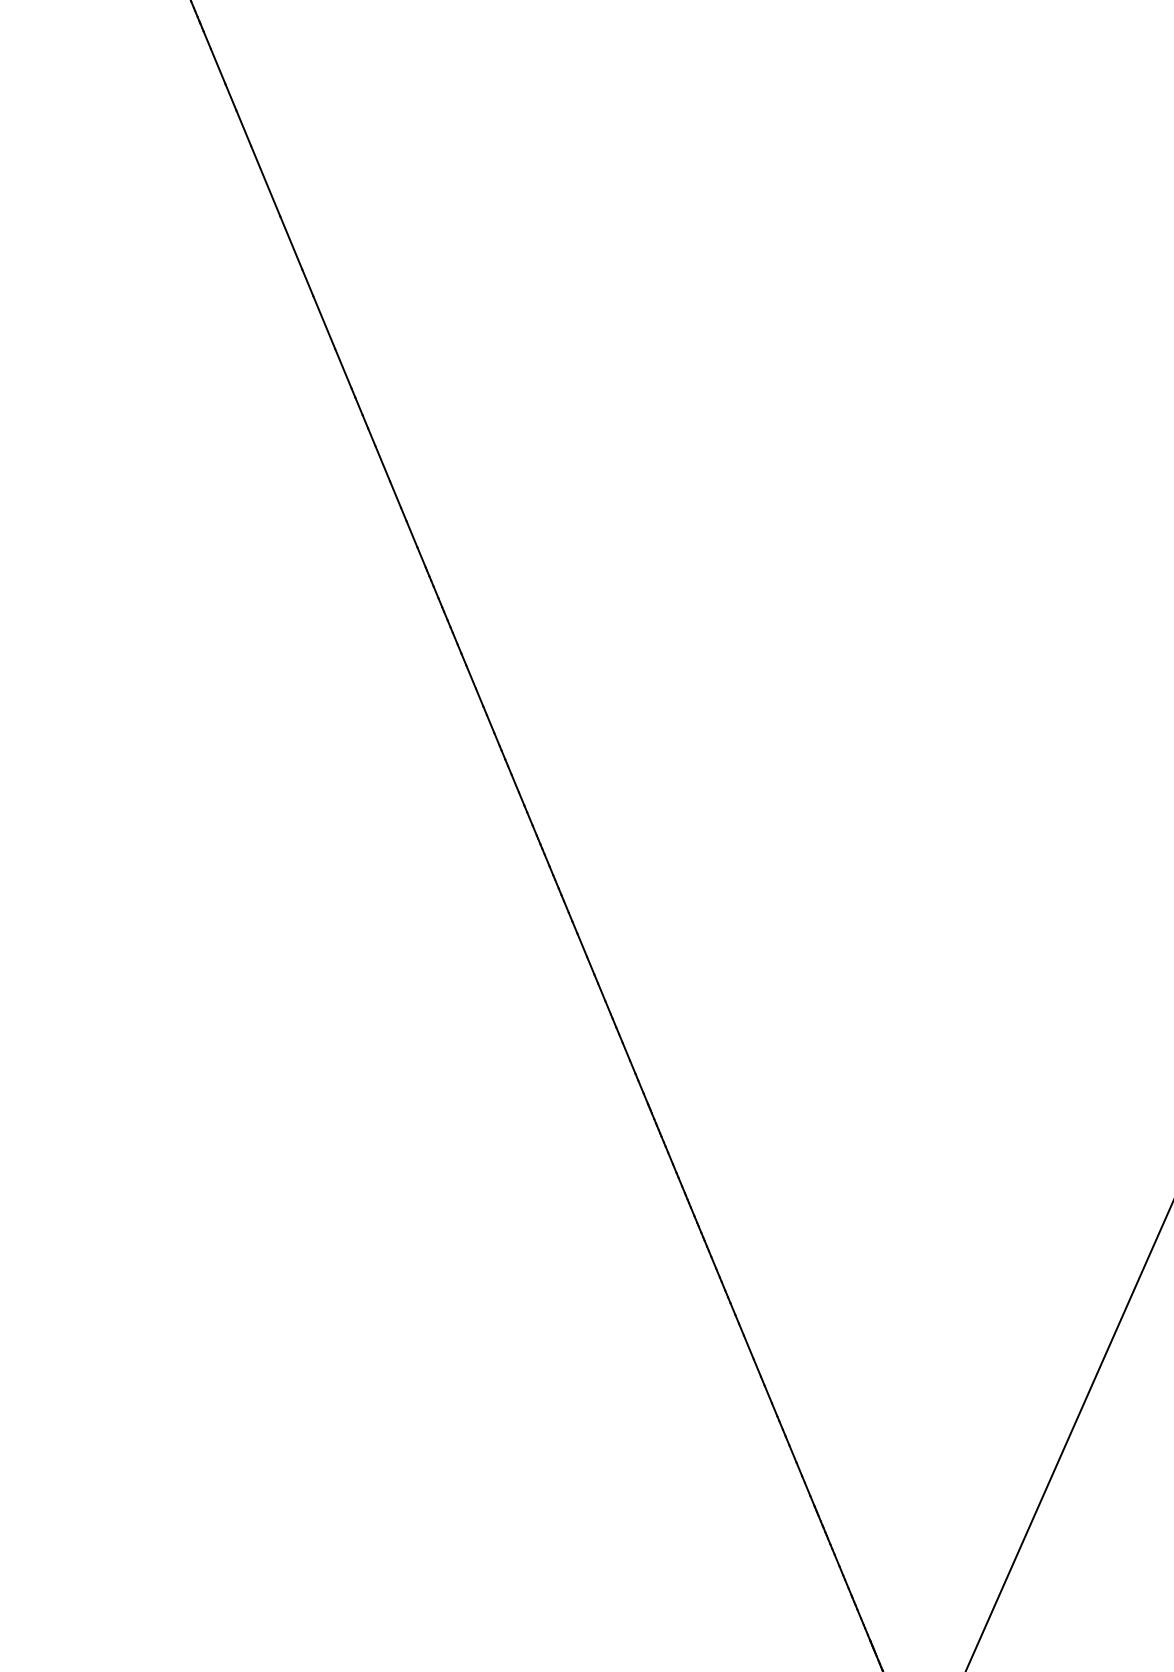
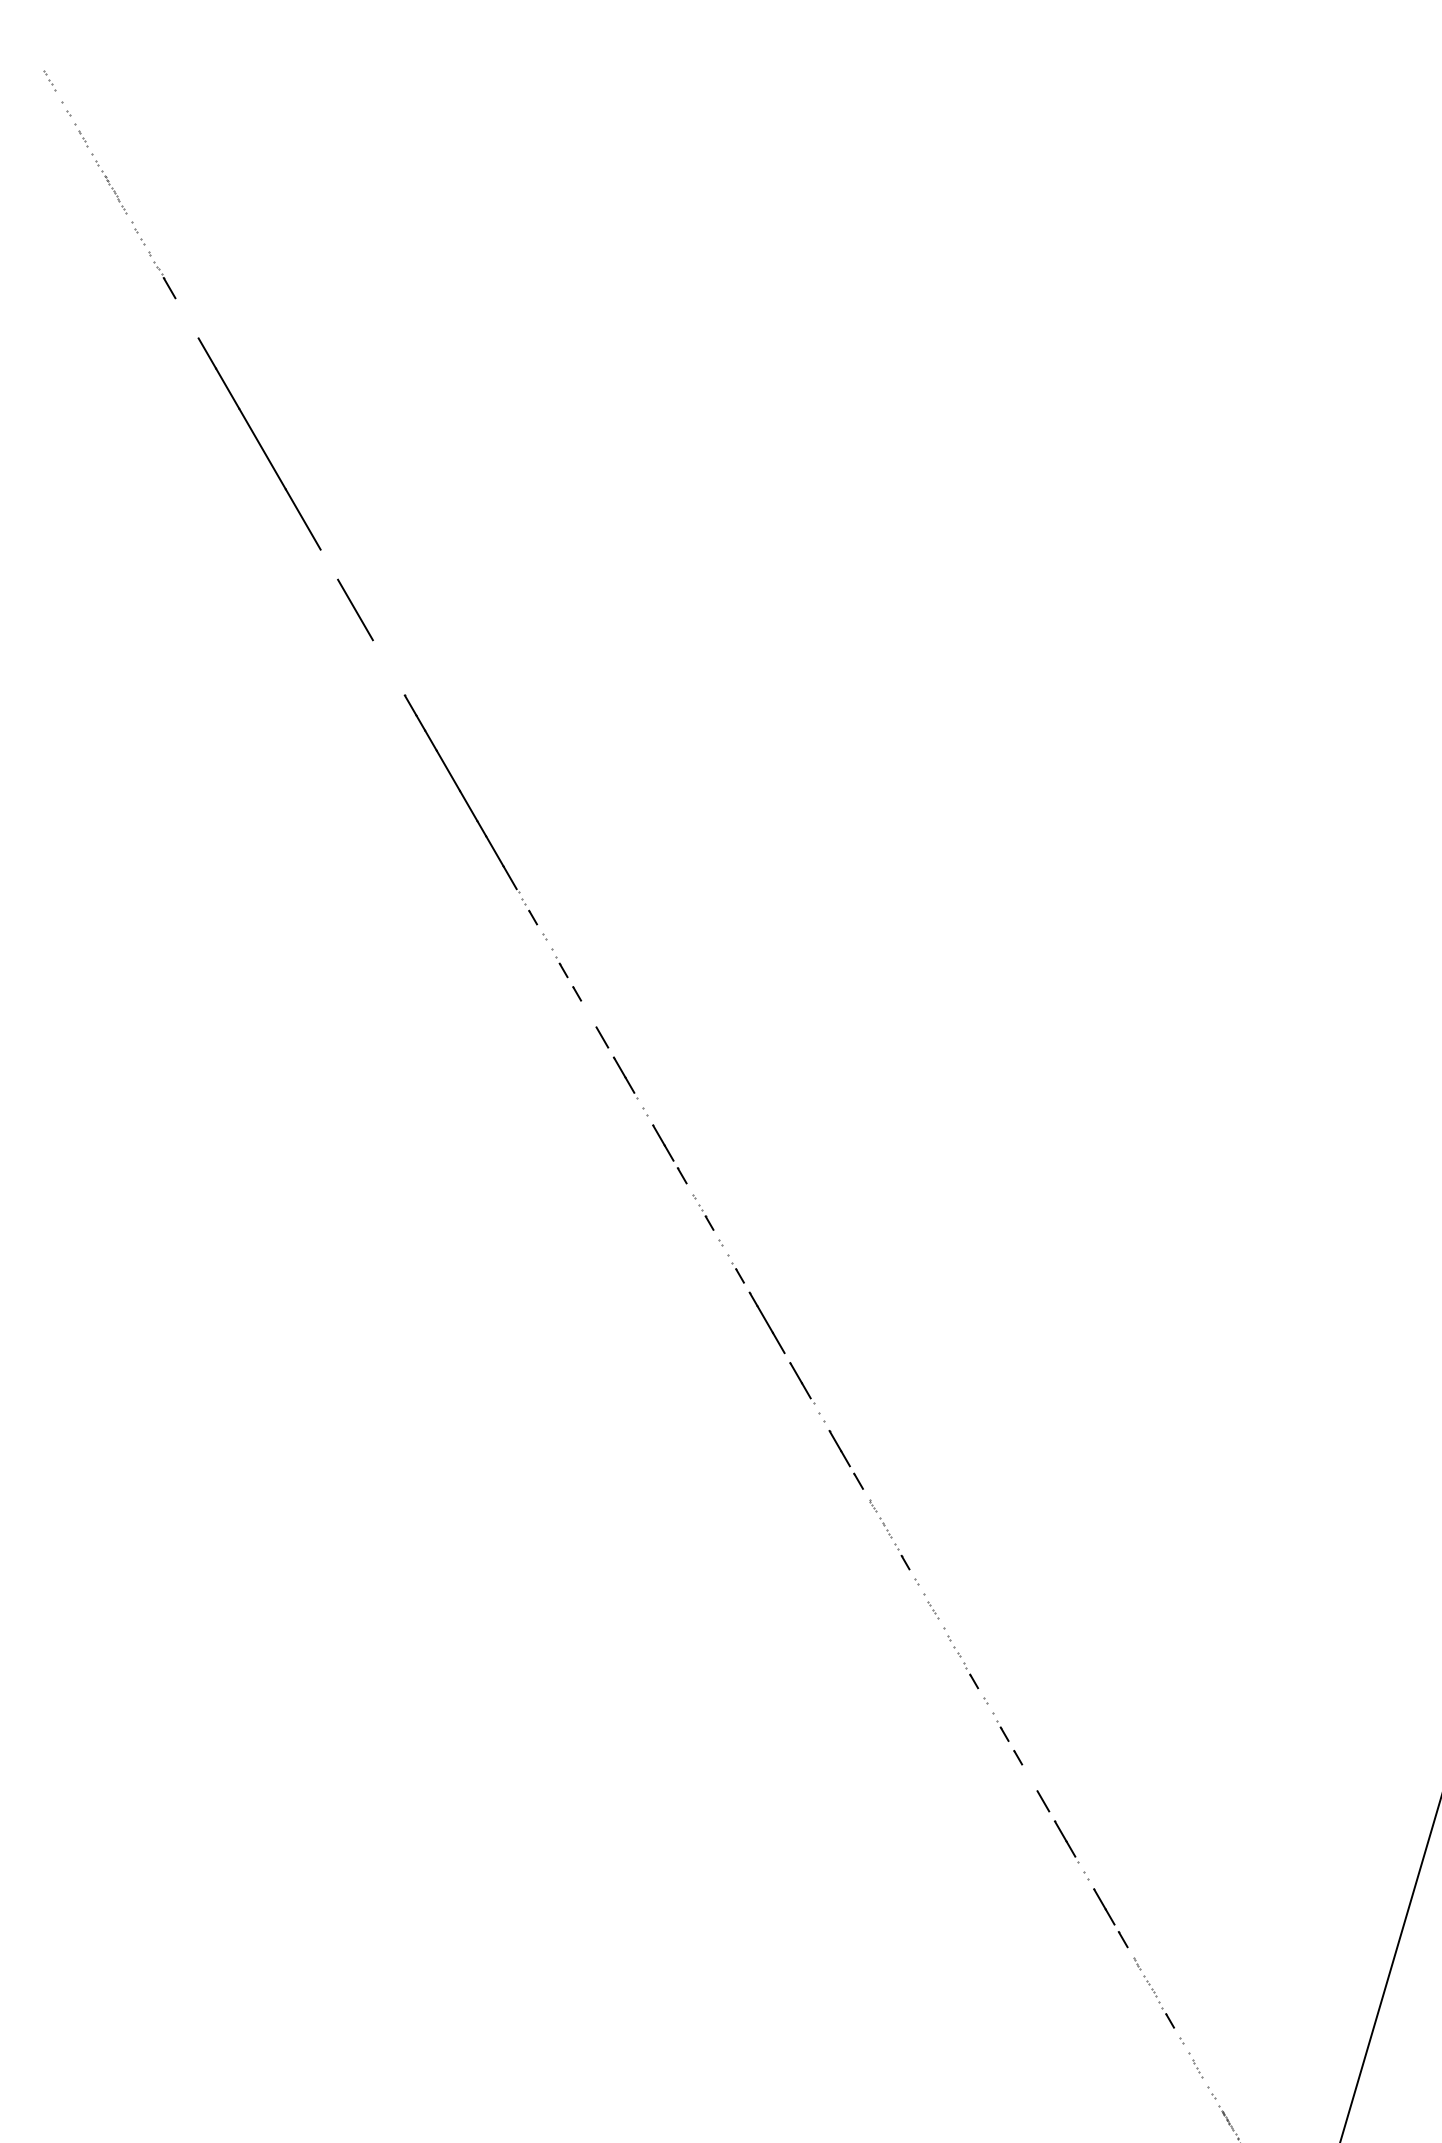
line: (217, 66) -> (186, 318), removed
line: (307, 282) -> (329, 564), removed
line: (343, 368) -> (385, 662), removed
line: (470, 676) -> (588, 1013), removed
line: (748, 1347) -> (1029, 1777), removed

